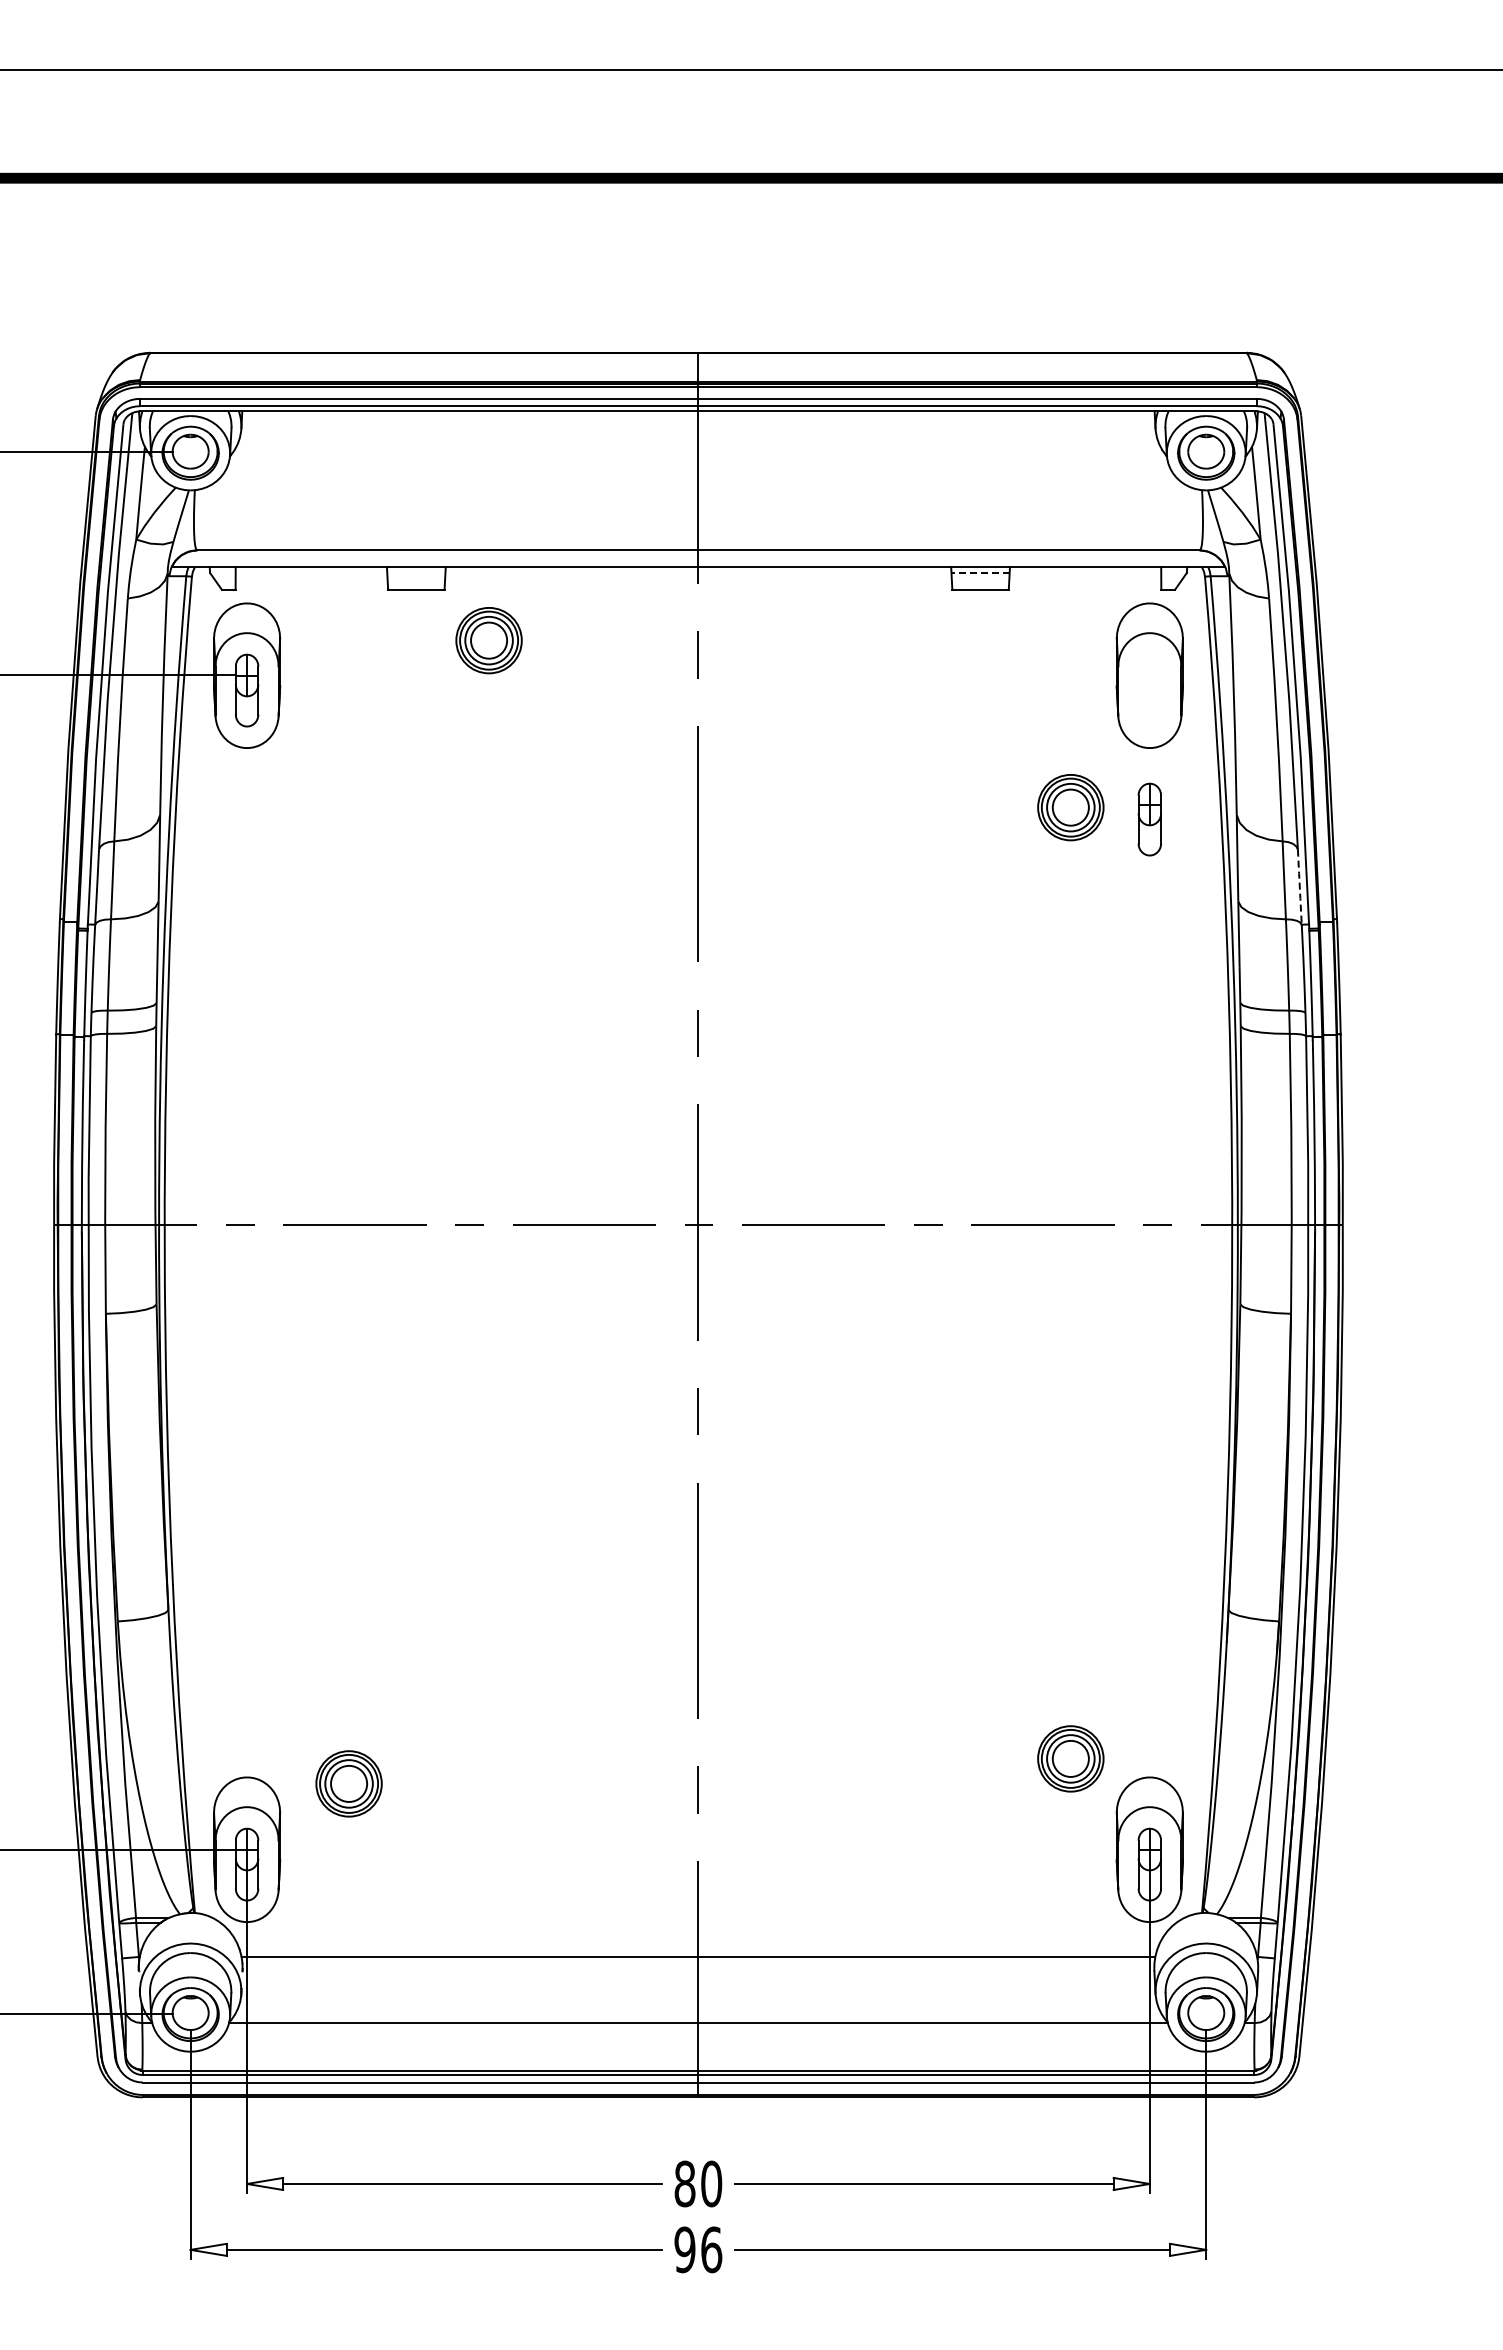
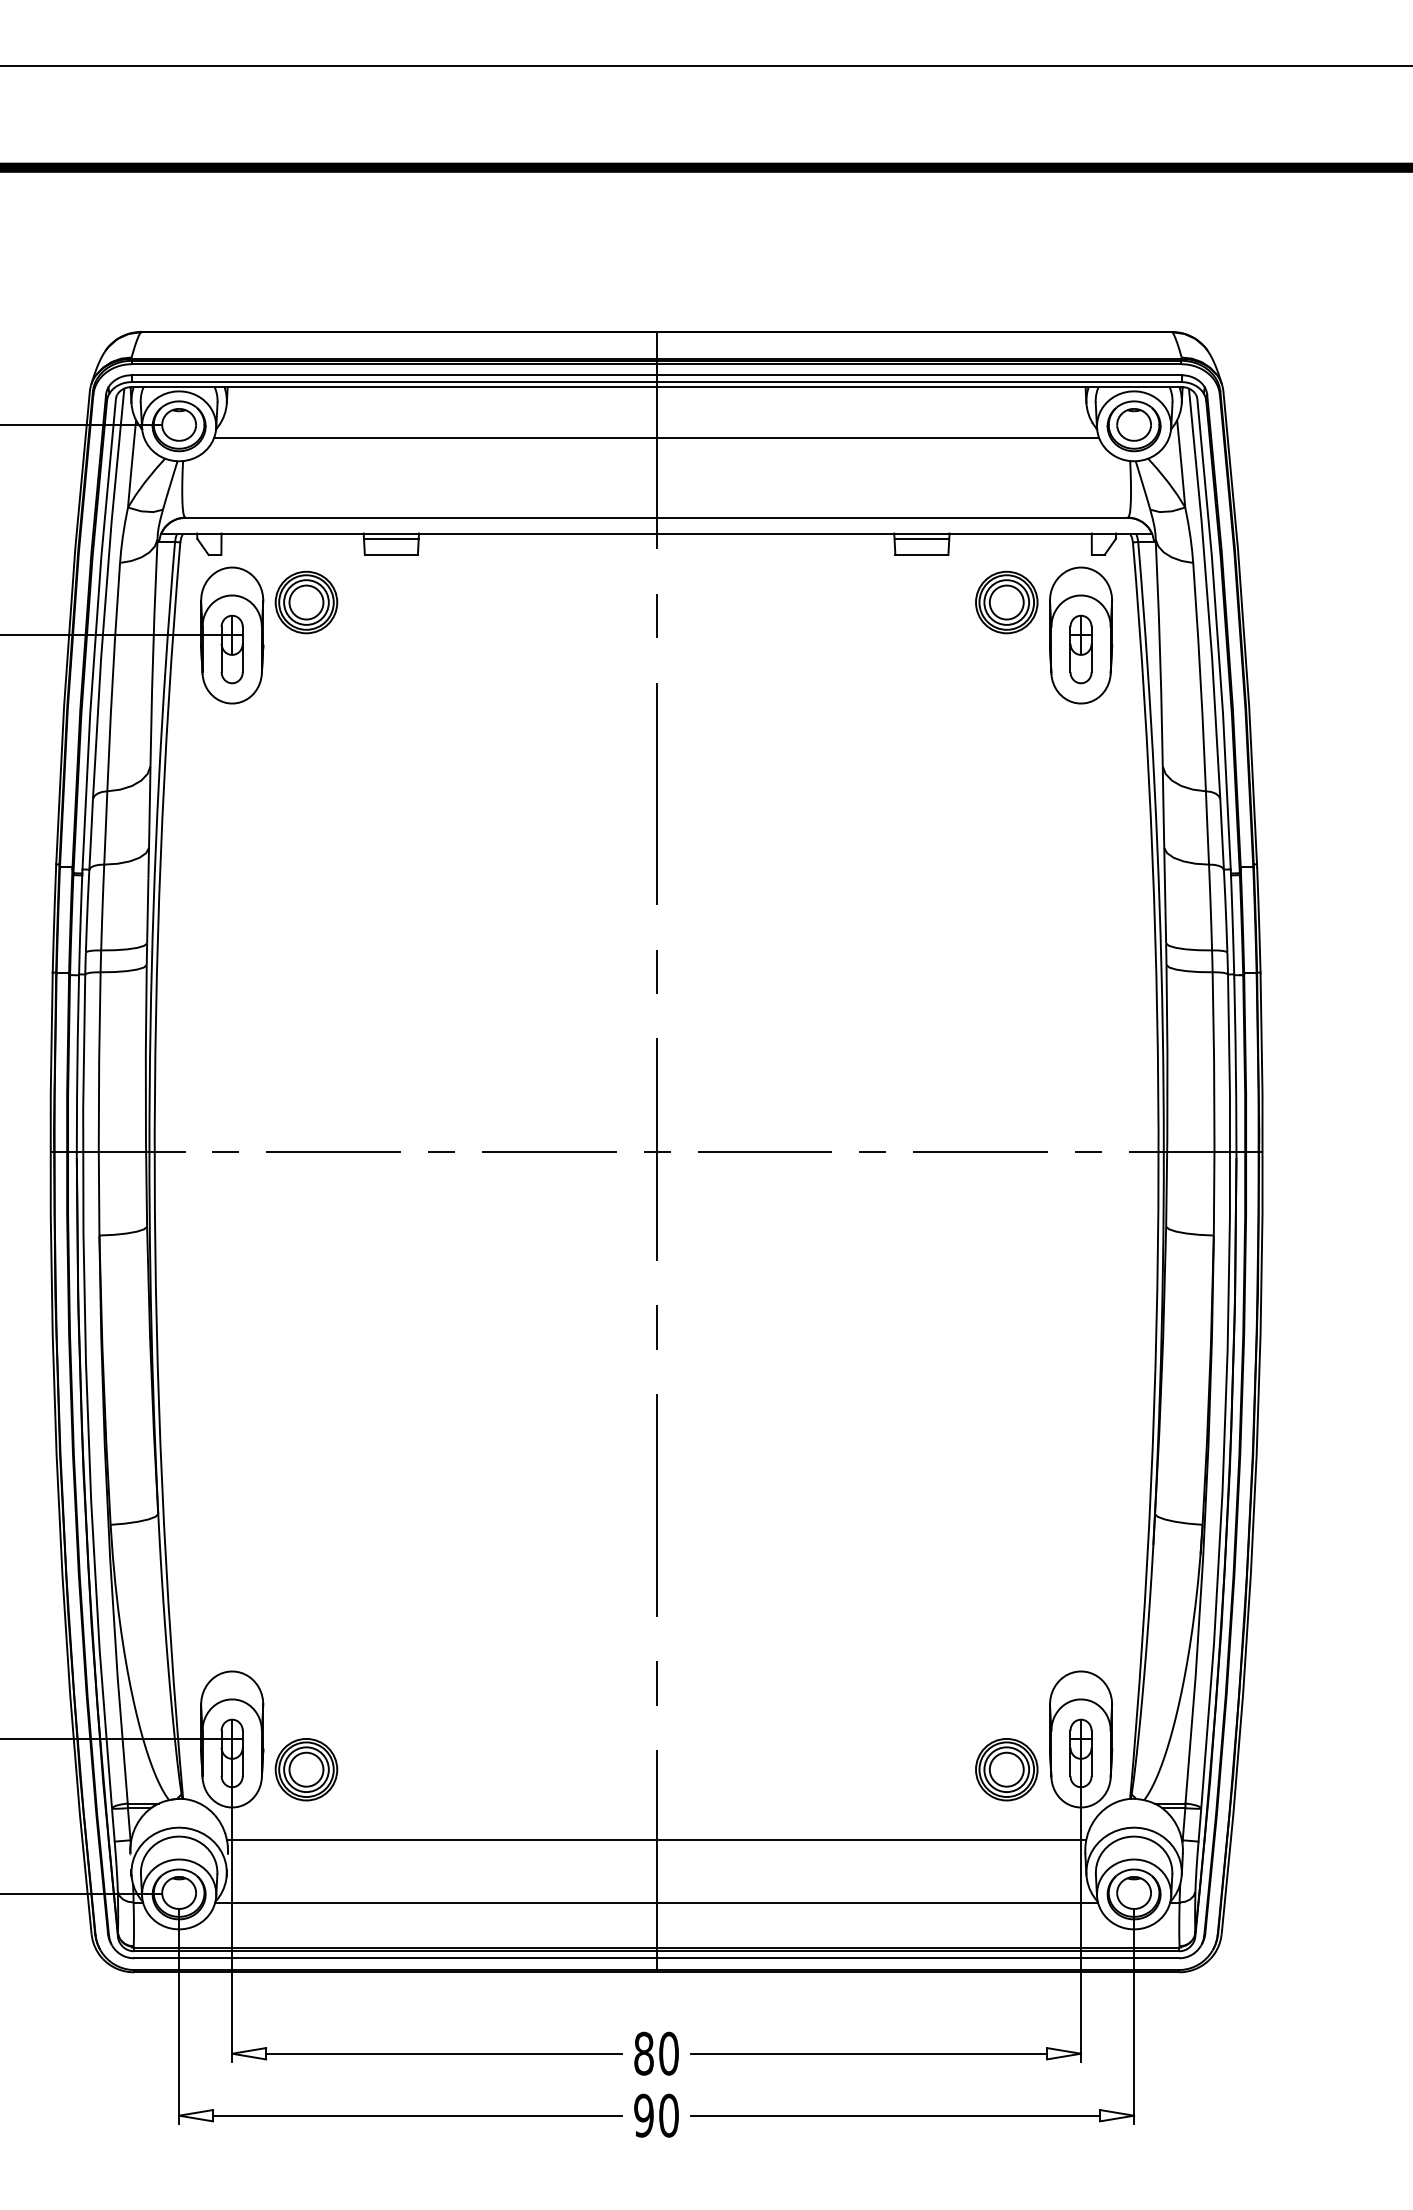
line: (698, 466) -> (656, 438), added
line: (416, 572) -> (391, 538), added
line: (980, 572) -> (921, 538), dashed -> solid
part: (488, 640) -> (305, 602), moved
part: (1070, 807) -> (1006, 602), moved
part: (1149, 819) -> (1080, 649), moved
line: (1299, 887) -> (1221, 834), dashed -> solid
part: (1070, 1758) -> (1006, 1769), moved
part: (348, 1783) -> (305, 1769), moved
text: (711, 2249) -> (668, 2115), 96 -> 90

